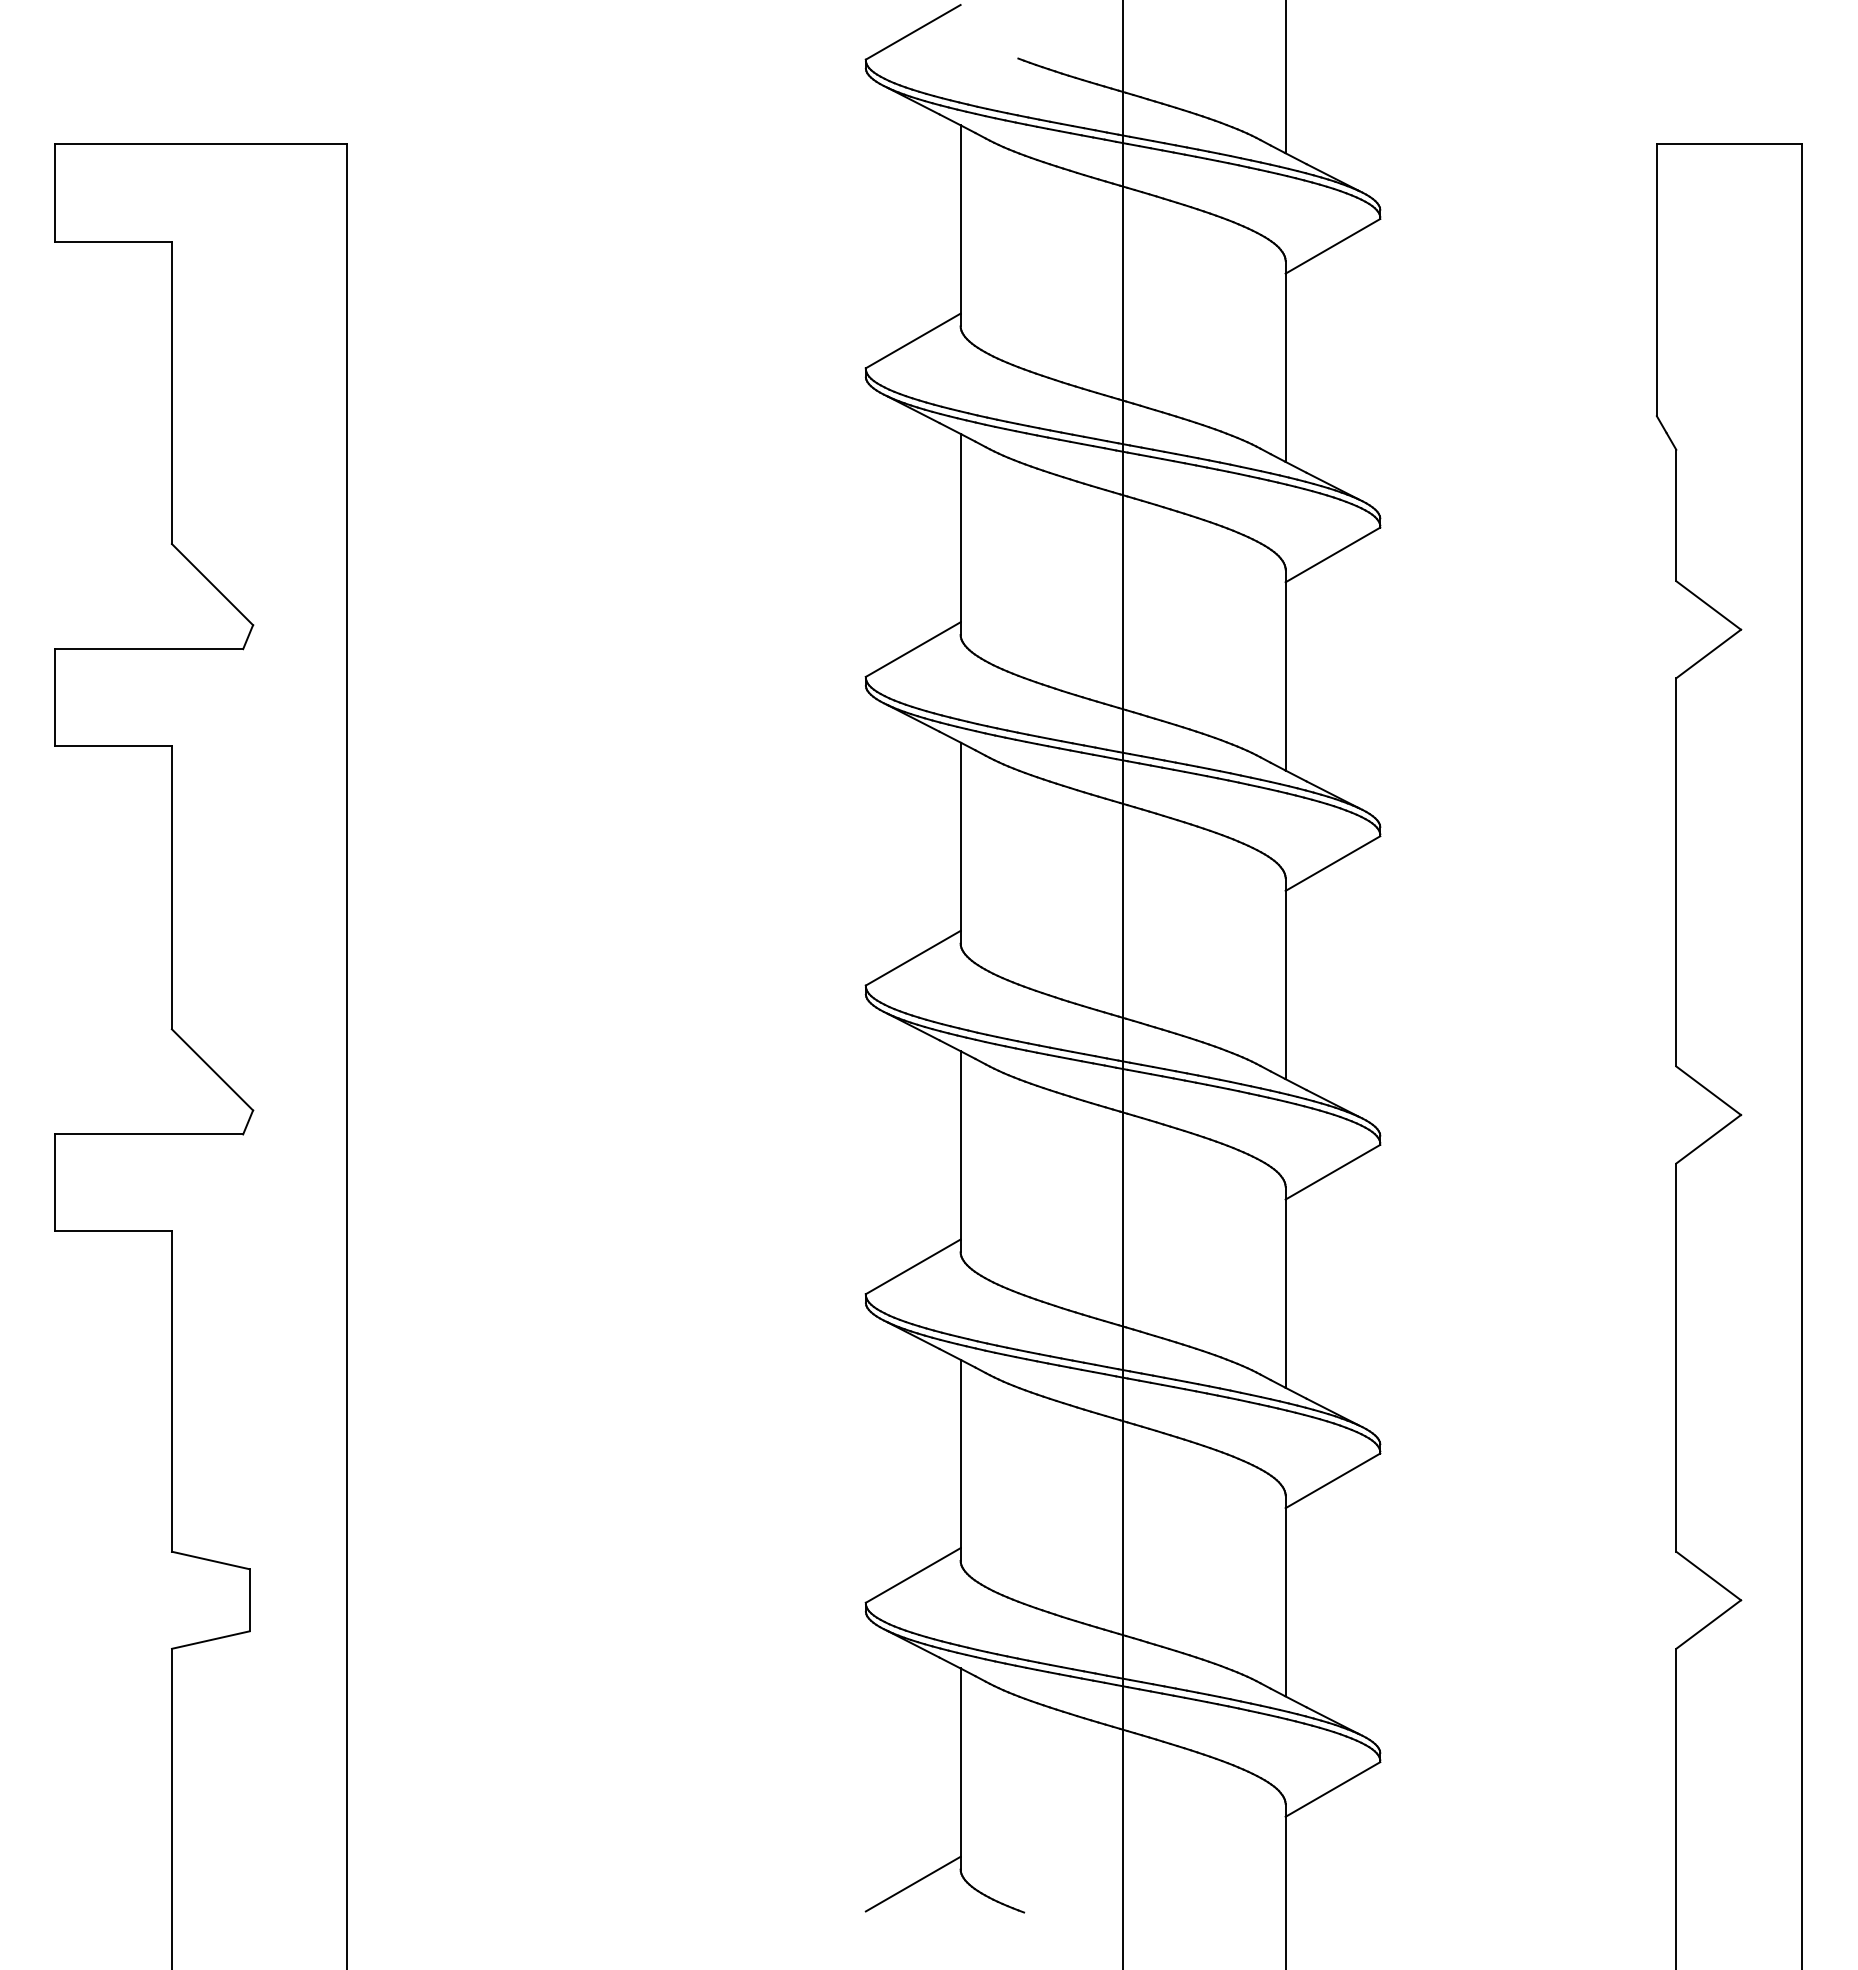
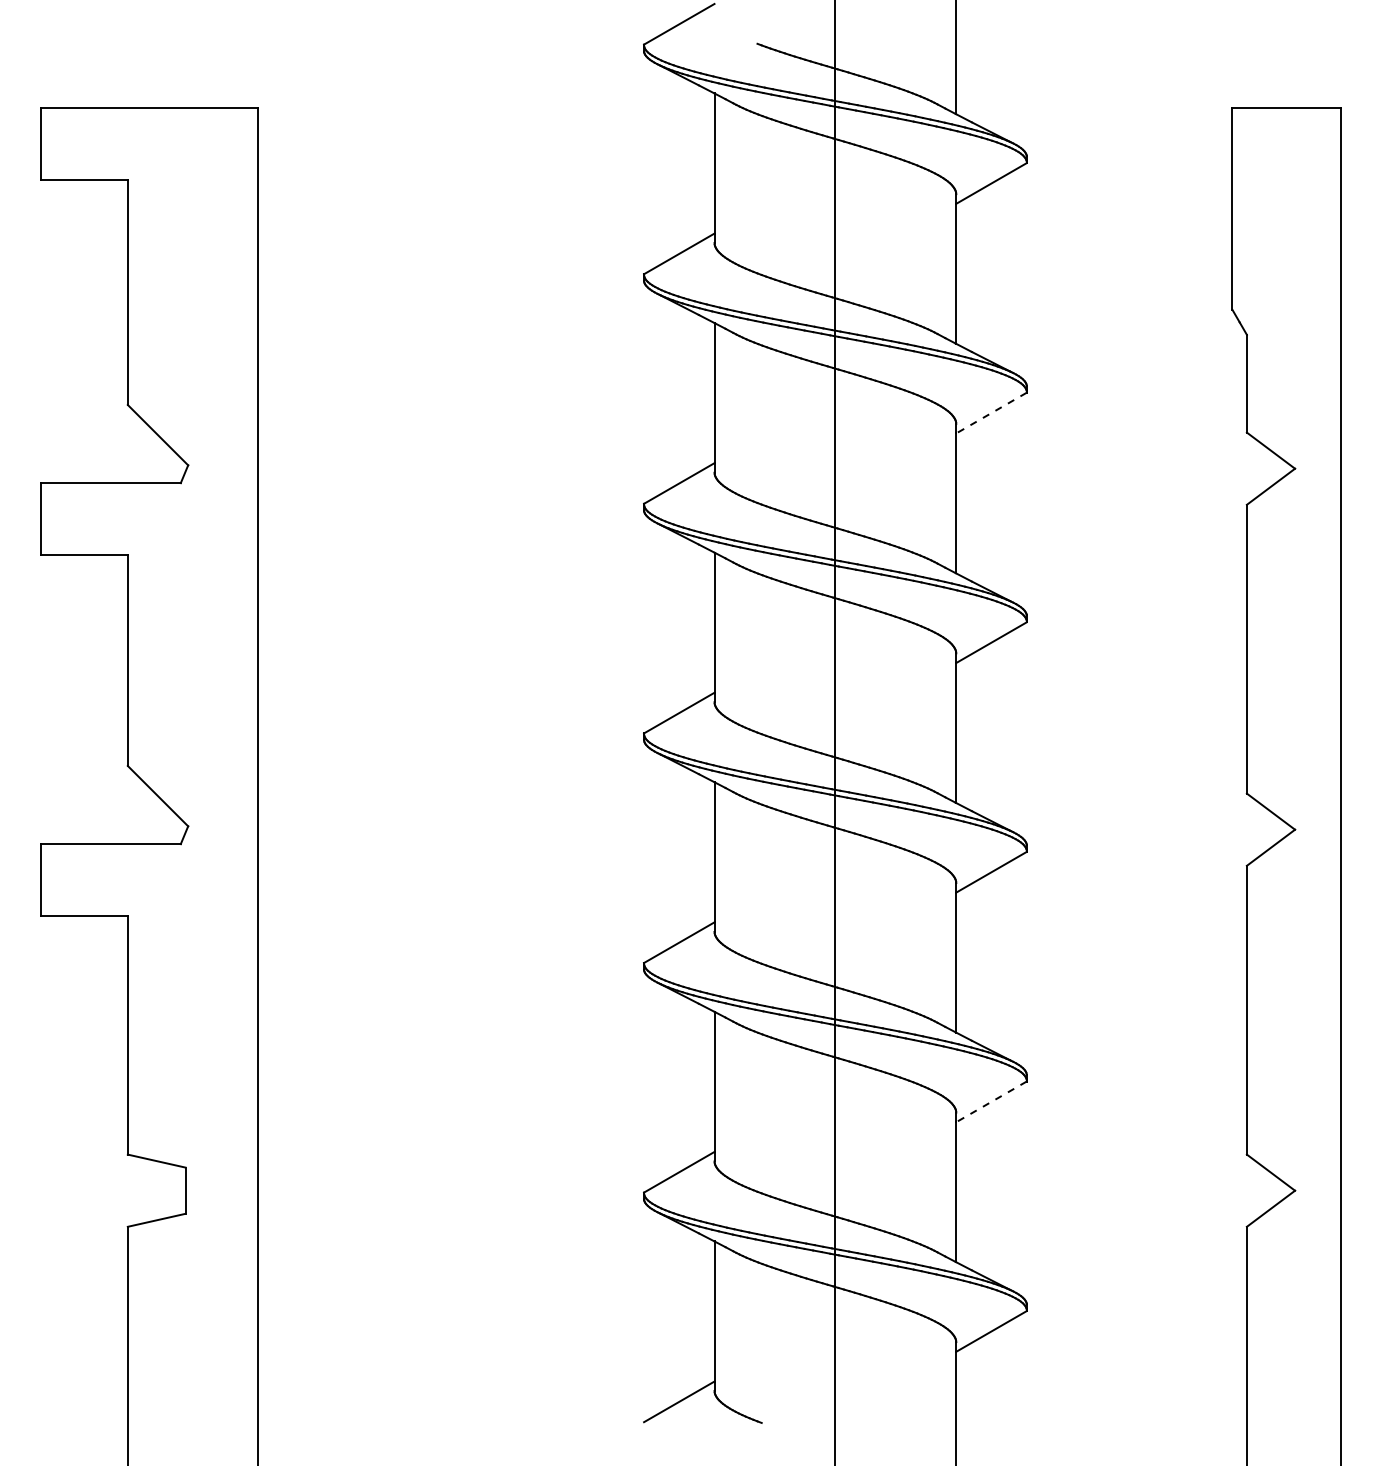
line: (1332, 554) -> (991, 412), solid -> dashed
line: (1332, 1480) -> (991, 1101), solid -> dashed

